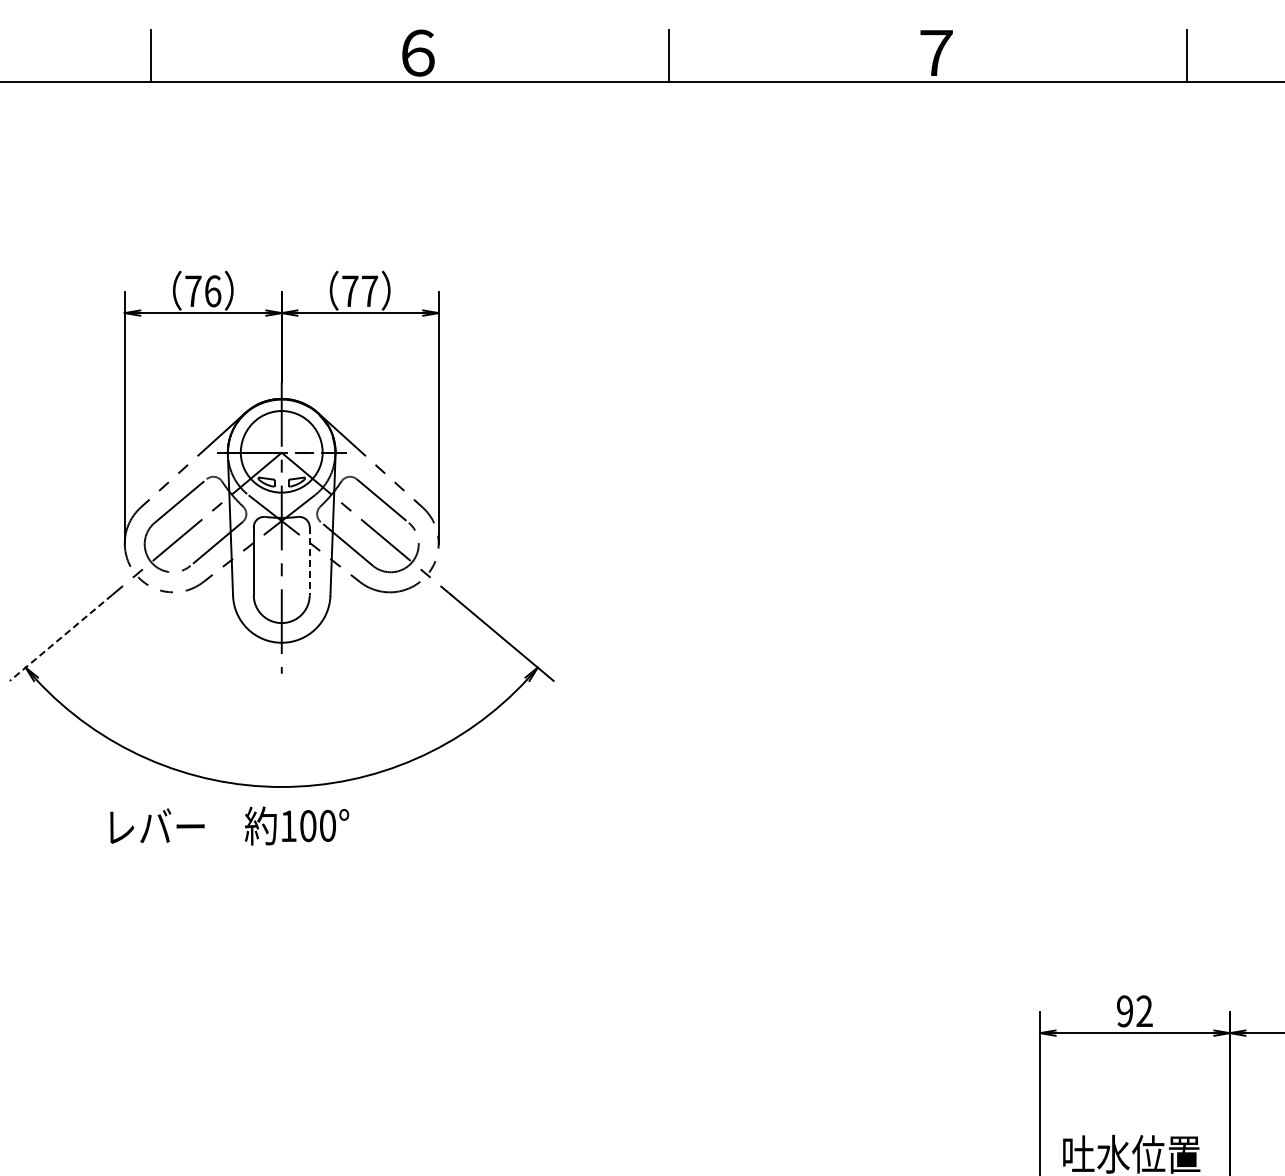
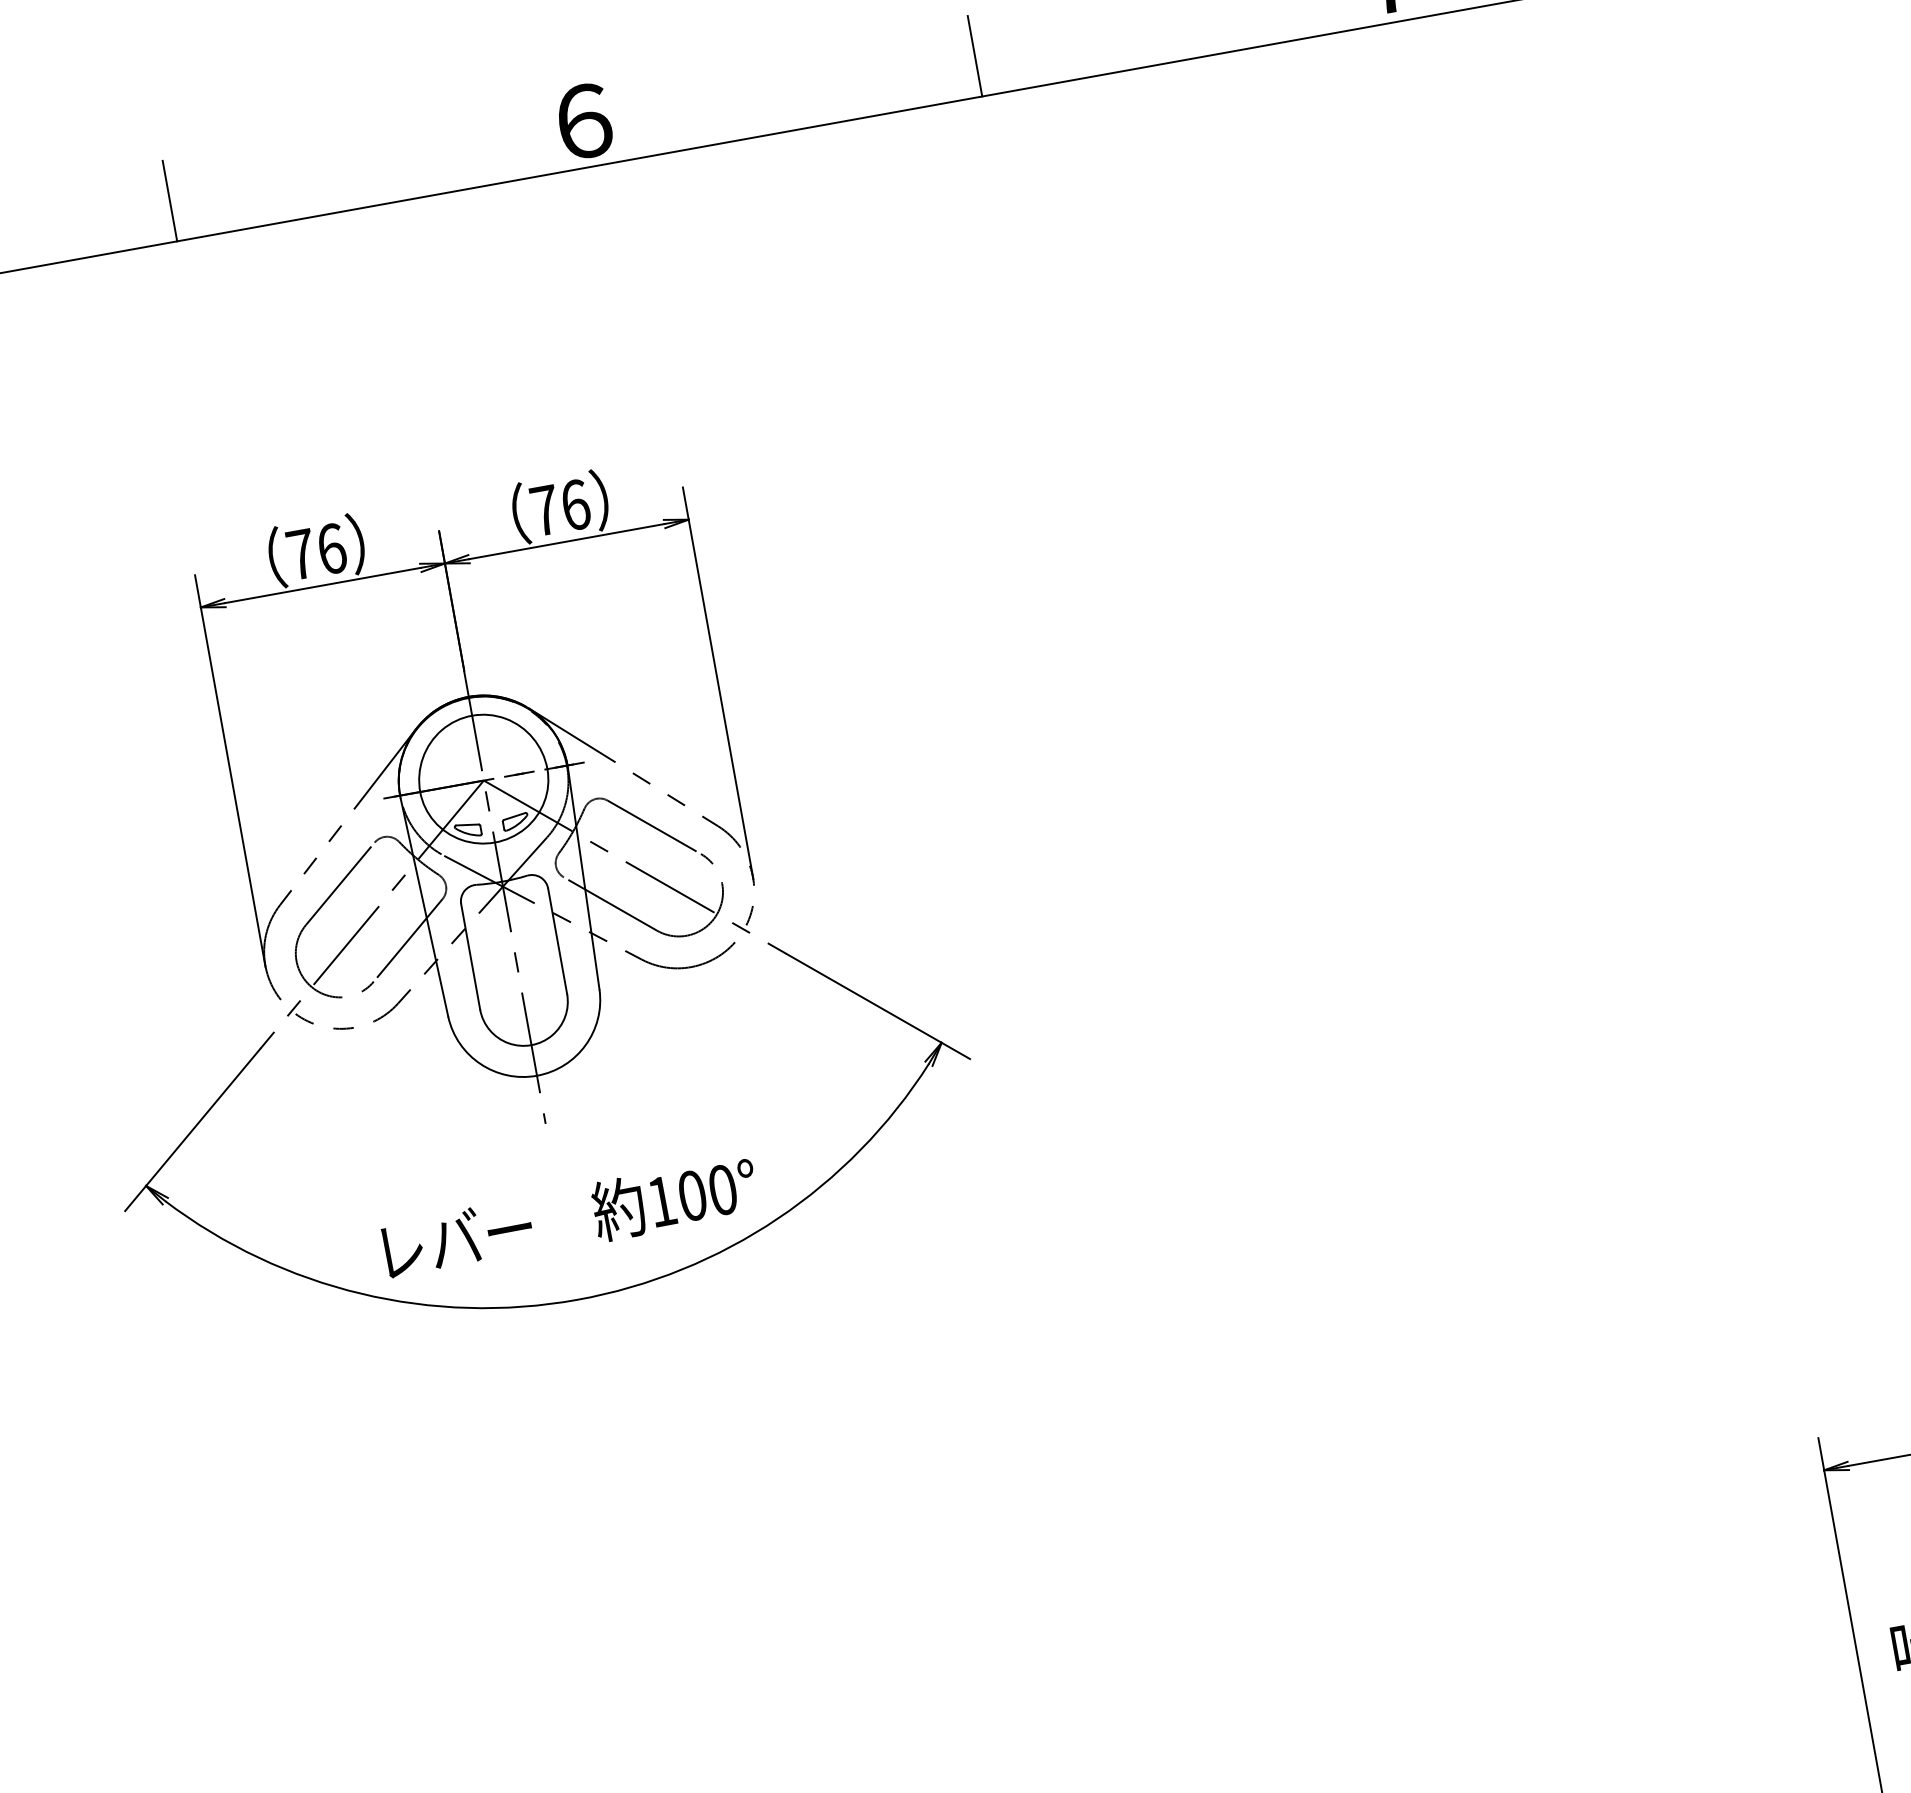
text: (370, 291) -> (576, 505), 77 -> 76
line: (309, 561) -> (557, 941), dashed -> solid
line: (61, 637) -> (193, 1129), dashed -> solid
text: (229, 825) -> (569, 1216), moved

